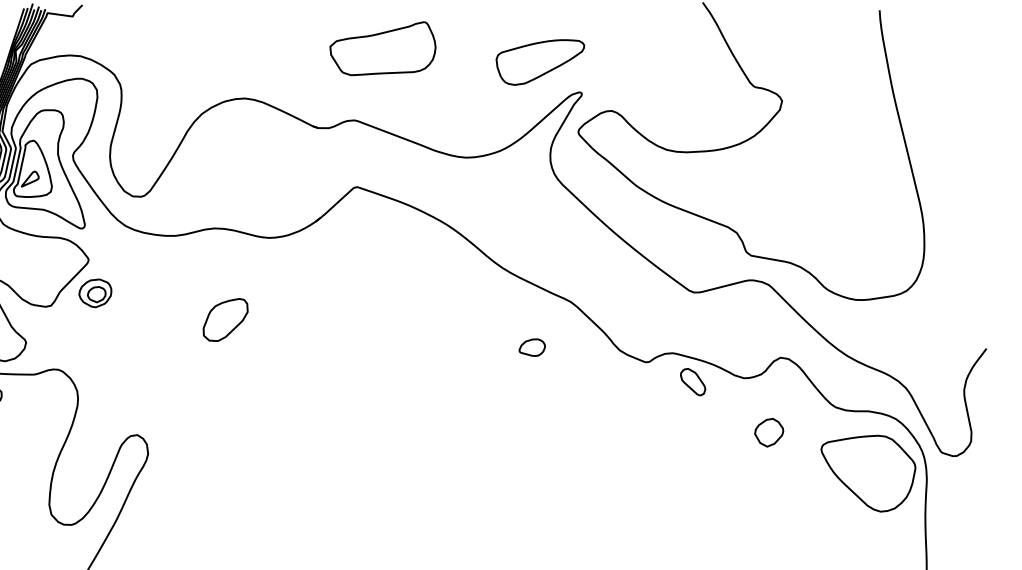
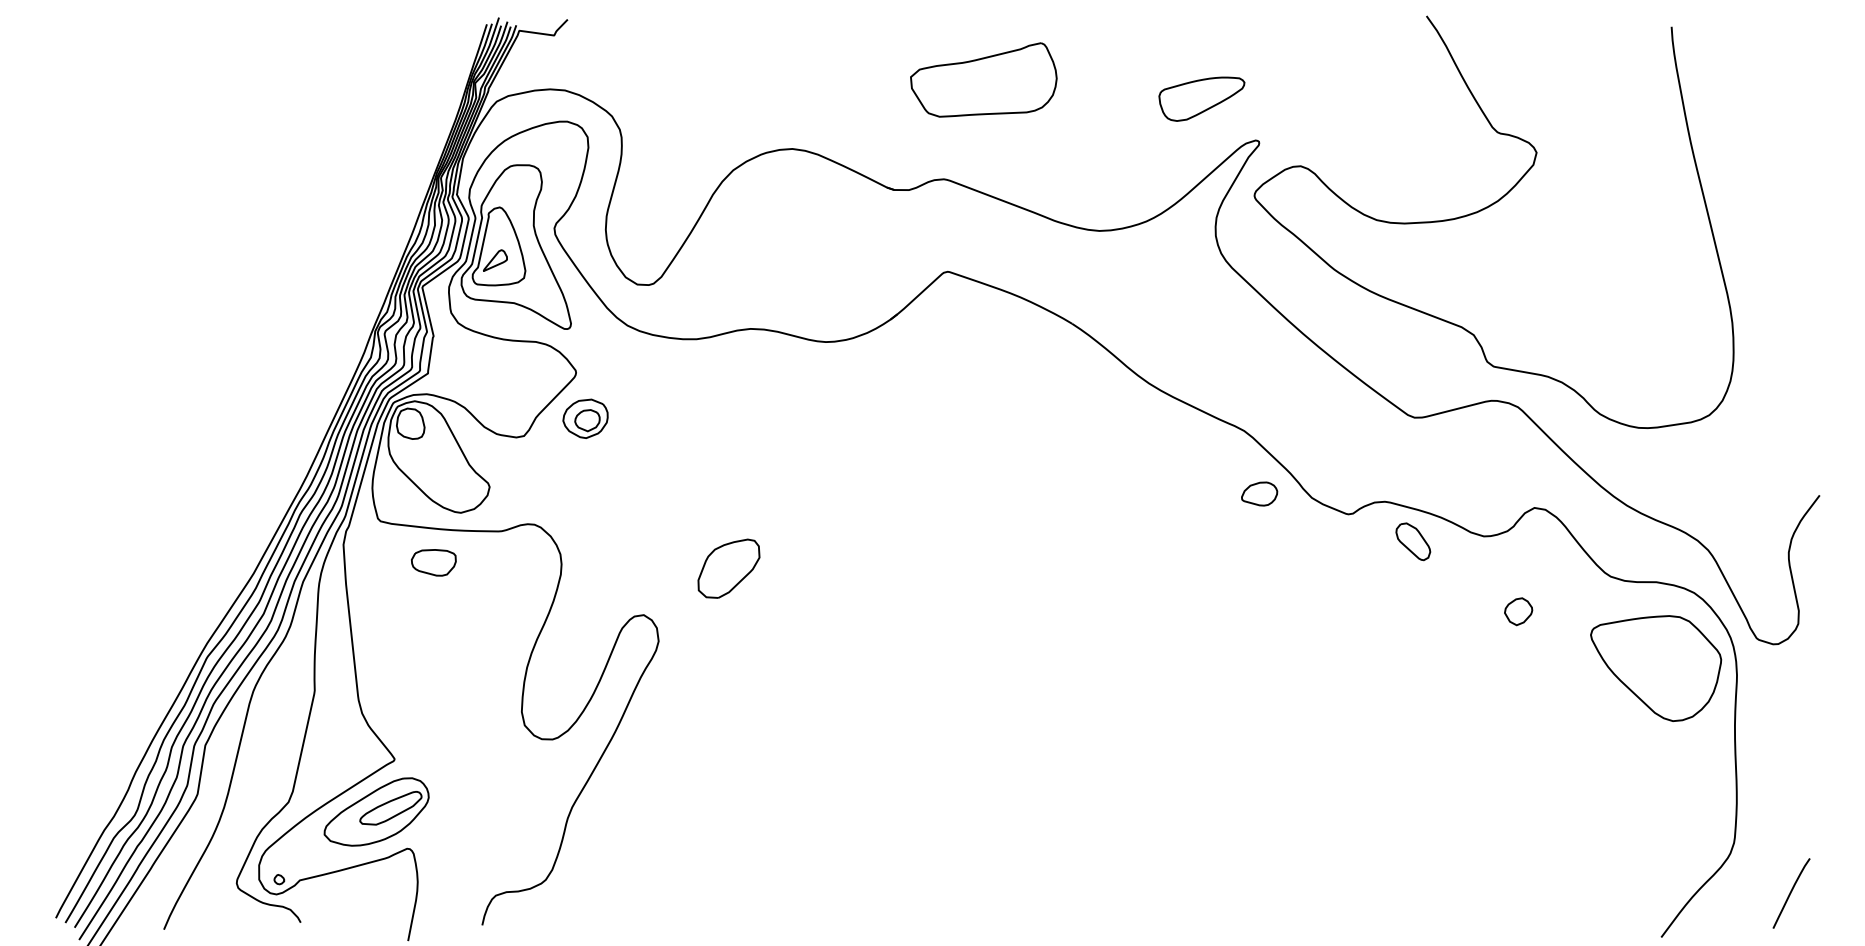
part: (540, 62) -> (1201, 99), size x0.7
part: (225, 319) -> (728, 568), moved
part: (532, 347) -> (1259, 493), moved
part: (769, 432) -> (1518, 611), size x0.7

